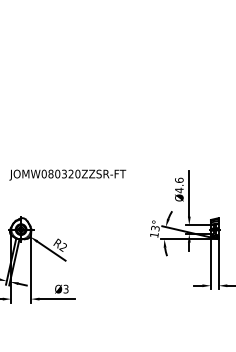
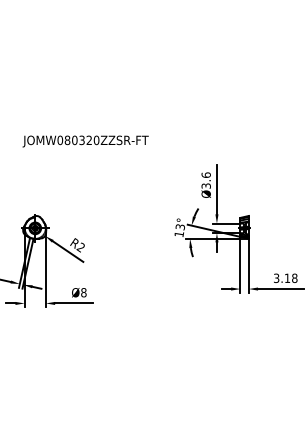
text: (67, 175) -> (85, 141), moved
text: (178, 190) -> (205, 186), Ø4.6 -> Ø3.6
text: (65, 288) -> (83, 292), Ø3 -> Ø8

